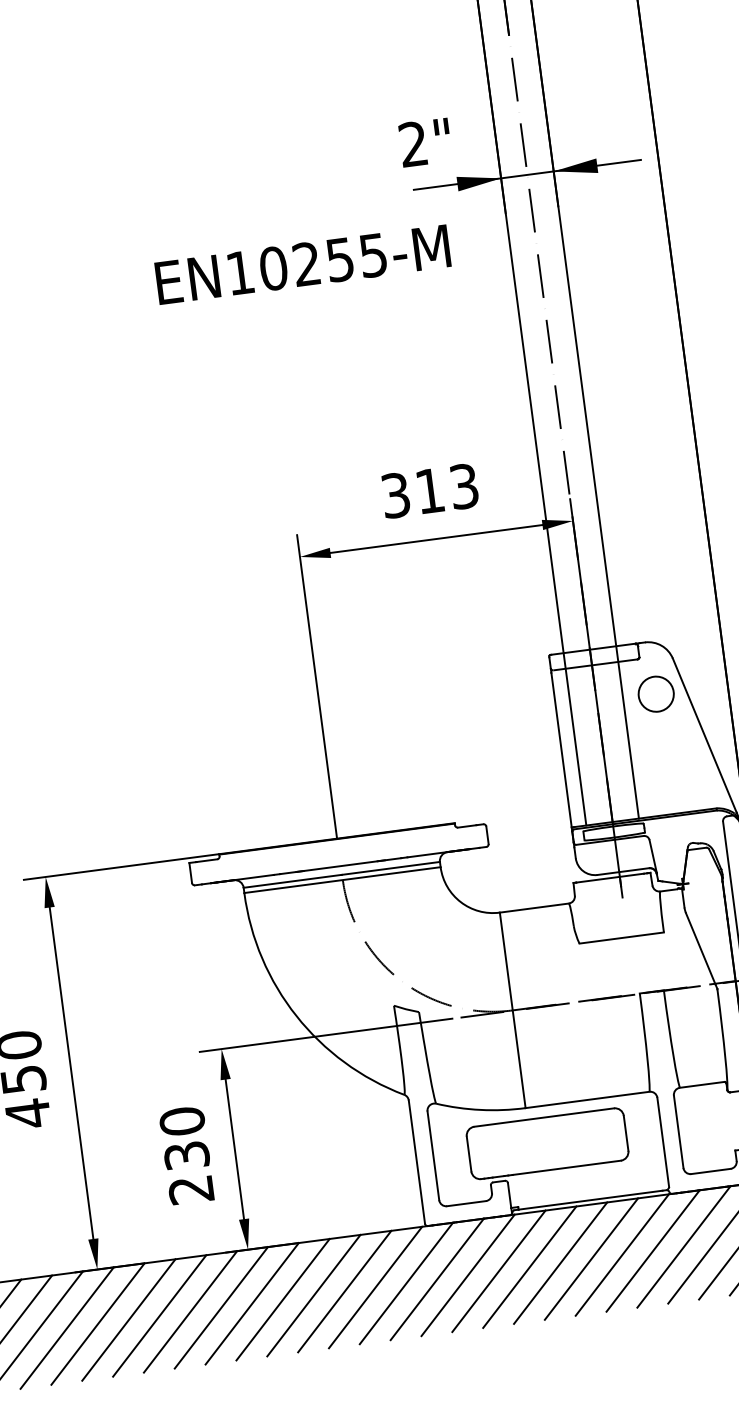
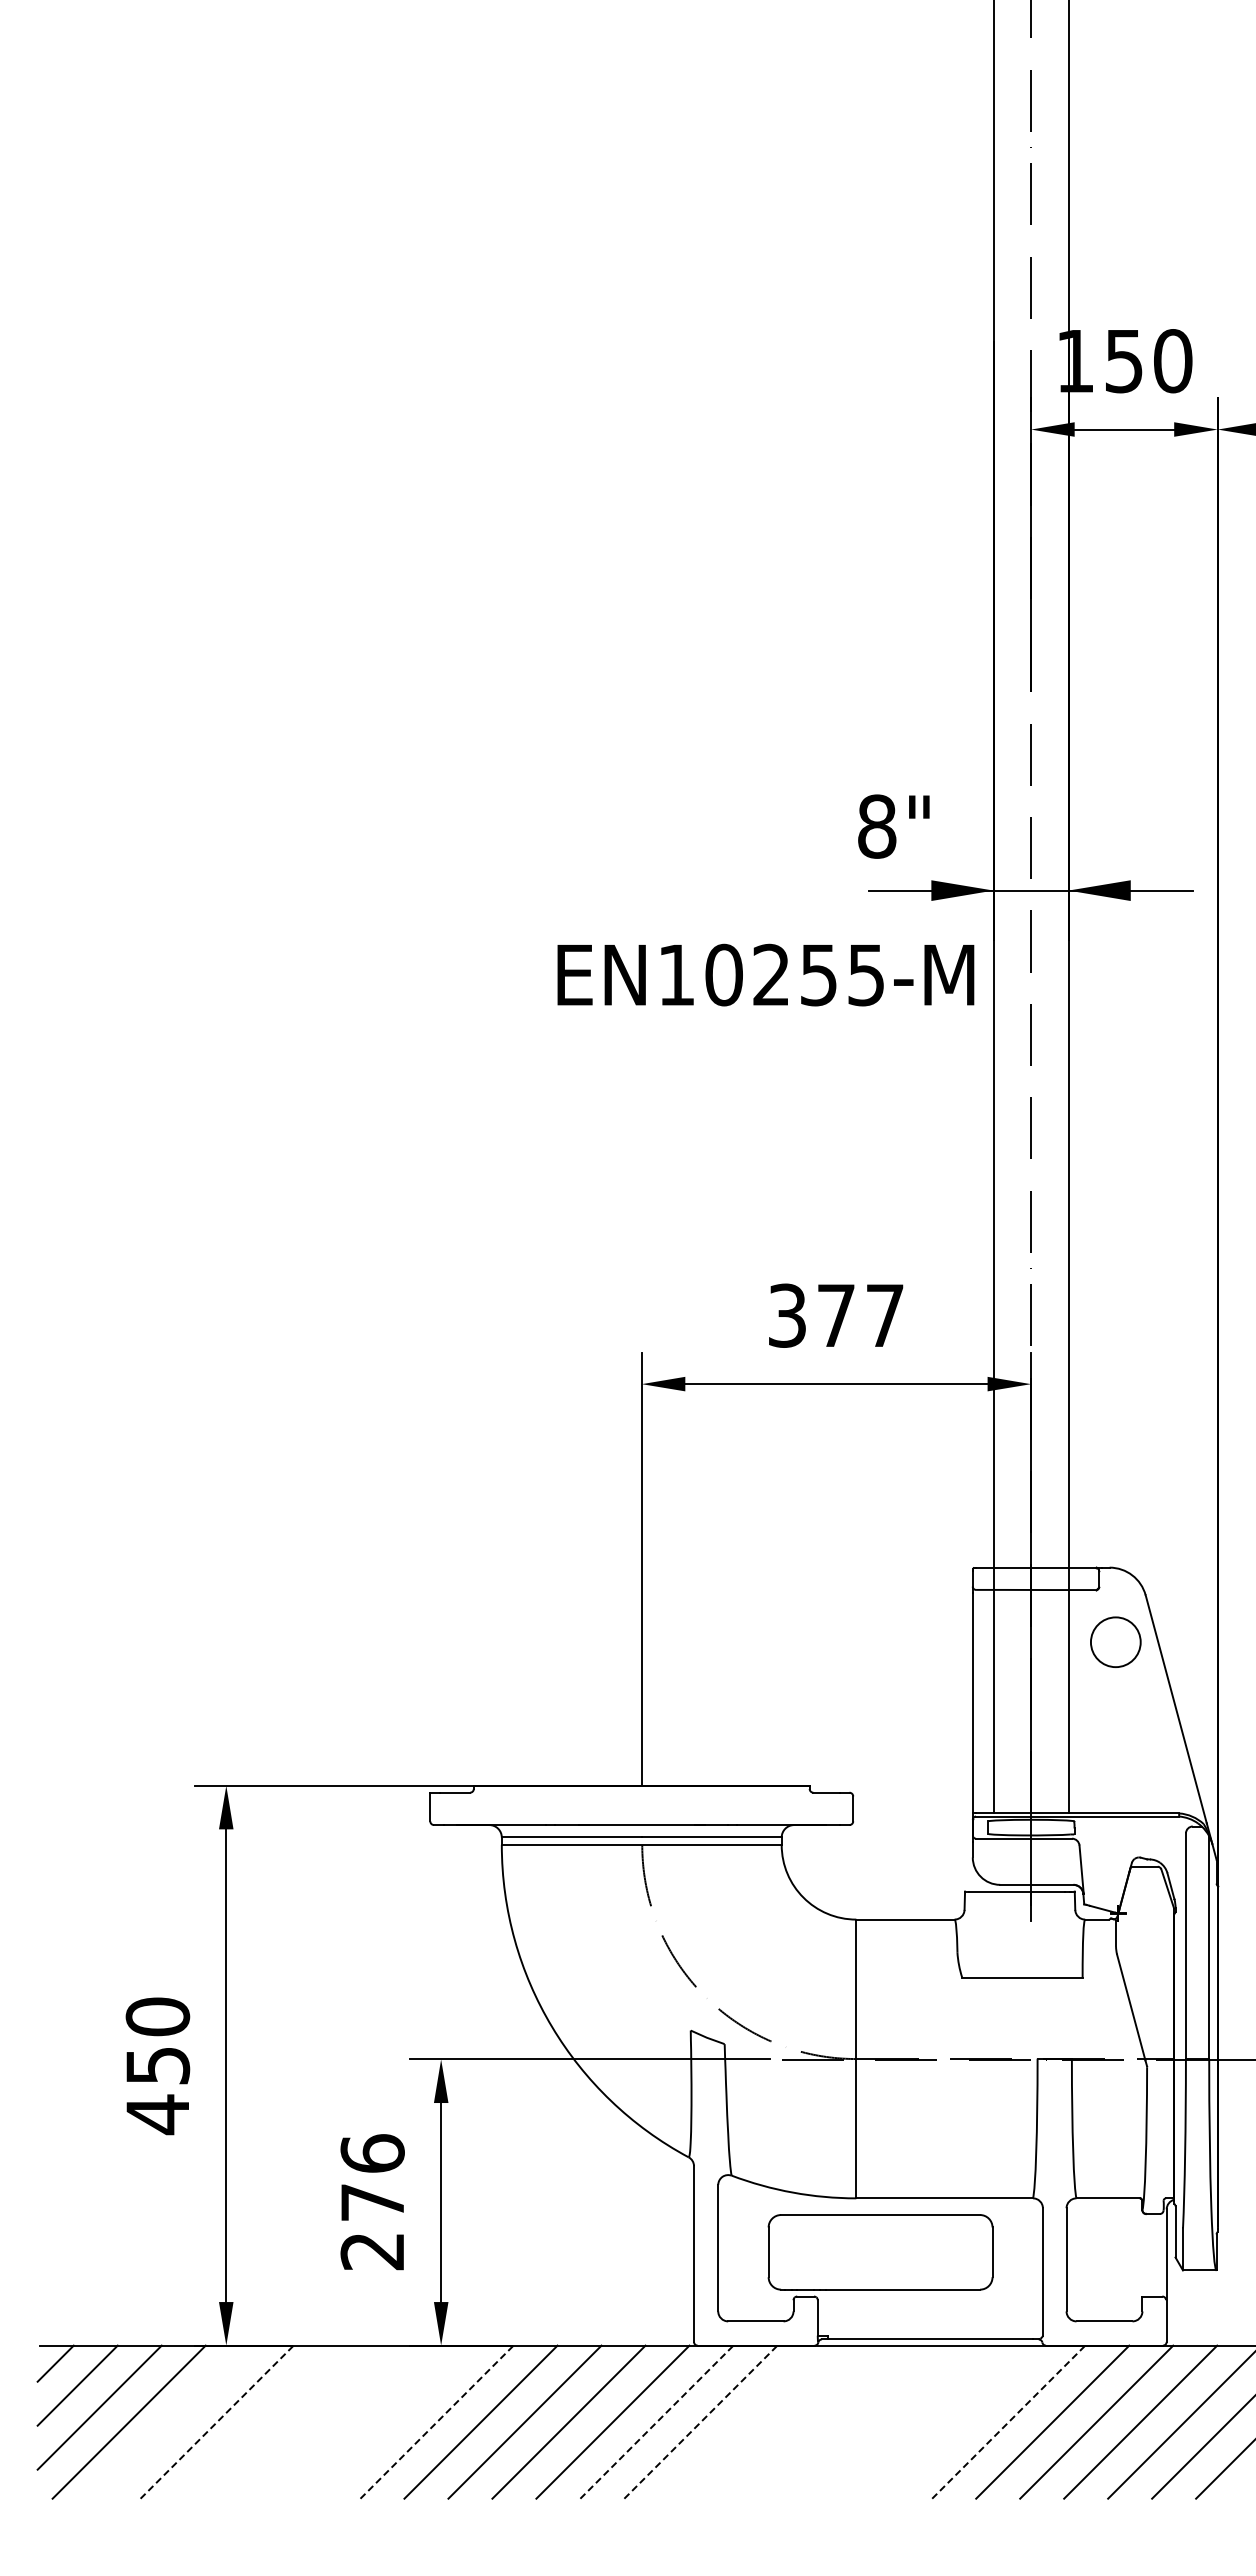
text: (413, 144) -> (877, 826), 2" -> 8"
text: (302, 264) -> (765, 974), moved
text: (447, 488) -> (860, 1315), 313 -> 377
text: (184, 1138) -> (372, 2177), 230 -> 276
line: (653, 1250) -> (1009, 2421), solid -> dashed
line: (622, 1254) -> (964, 2421), removed
line: (591, 1258) -> (920, 2421), removed
line: (560, 1262) -> (876, 2421), removed
line: (529, 1266) -> (832, 2421), removed
line: (498, 1270) -> (788, 2421), removed
line: (467, 1274) -> (744, 2421), removed
line: (437, 1278) -> (701, 2421), solid -> dashed
line: (406, 1282) -> (657, 2421), solid -> dashed
line: (252, 1303) -> (437, 2421), solid -> dashed
line: (220, 1307) -> (392, 2421), removed
line: (190, 1311) -> (348, 2421), removed
line: (159, 1315) -> (304, 2421), removed
line: (128, 1319) -> (260, 2421), removed
line: (98, 1323) -> (217, 2421), solid -> dashed
line: (66, 1327) -> (172, 2421), removed

